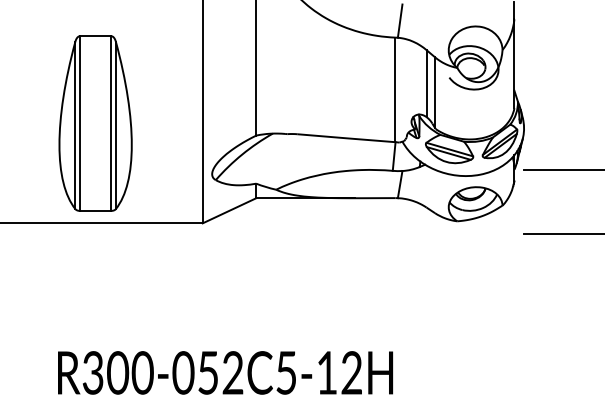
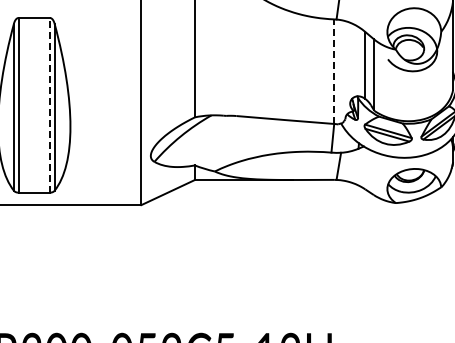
line: (395, 89) -> (334, 71), solid -> dashed
line: (111, 123) -> (50, 105), solid -> dashed

